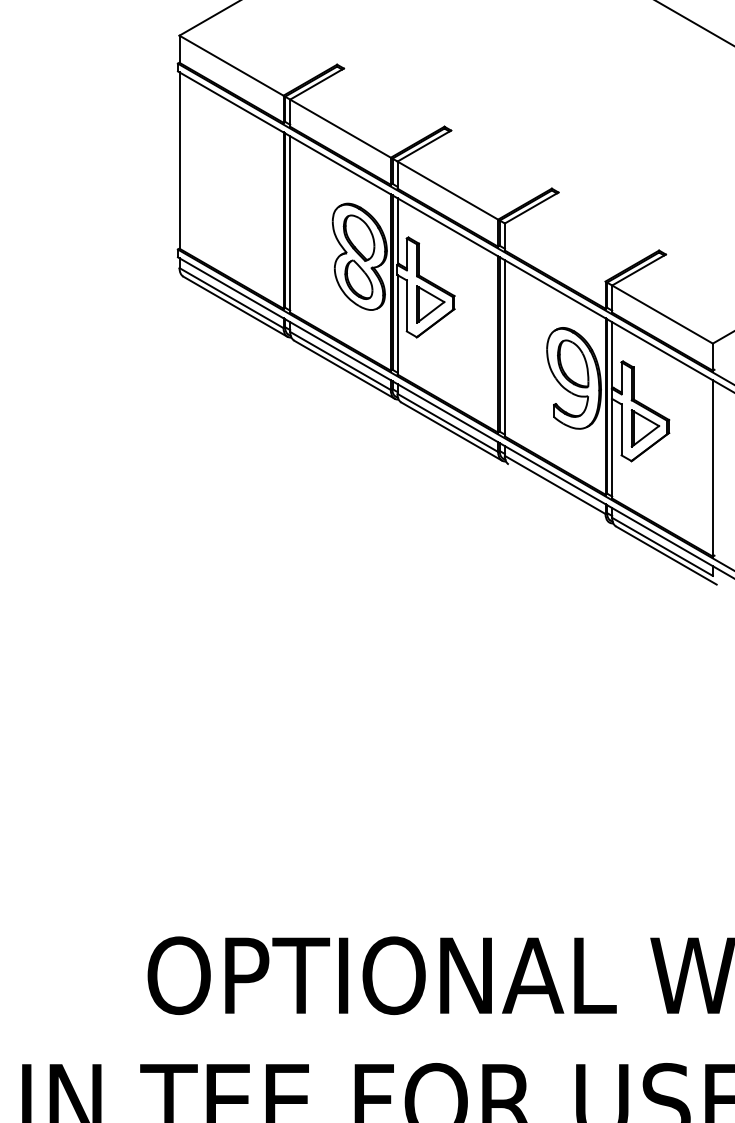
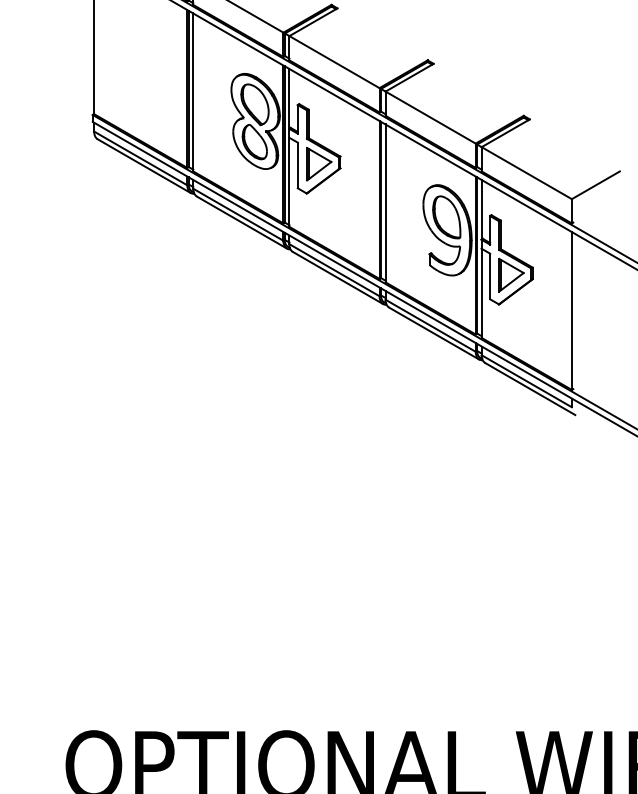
line: (554, 252) -> (430, 117), added
line: (558, 493) -> (433, 333), added

